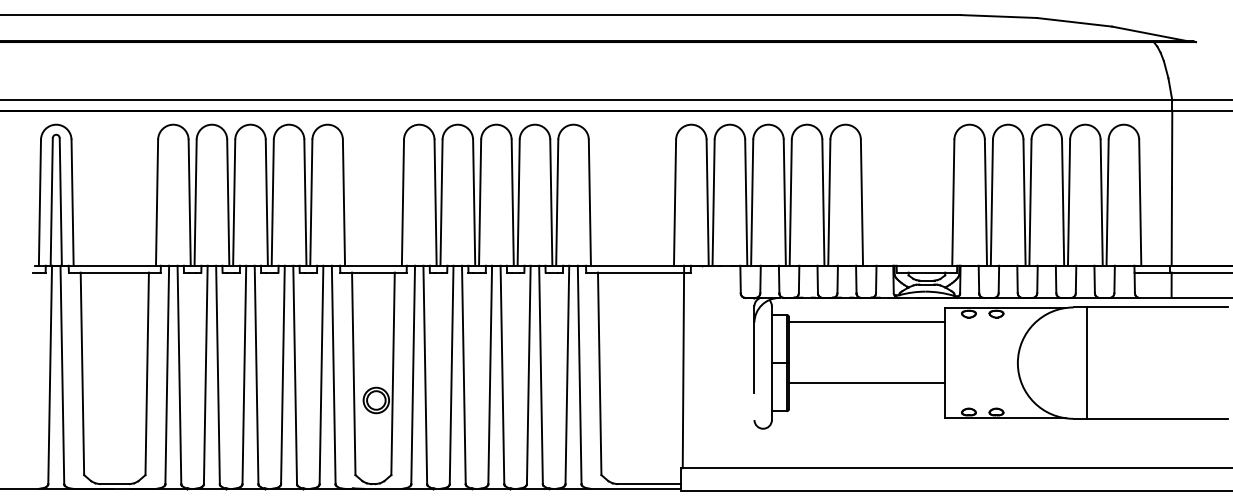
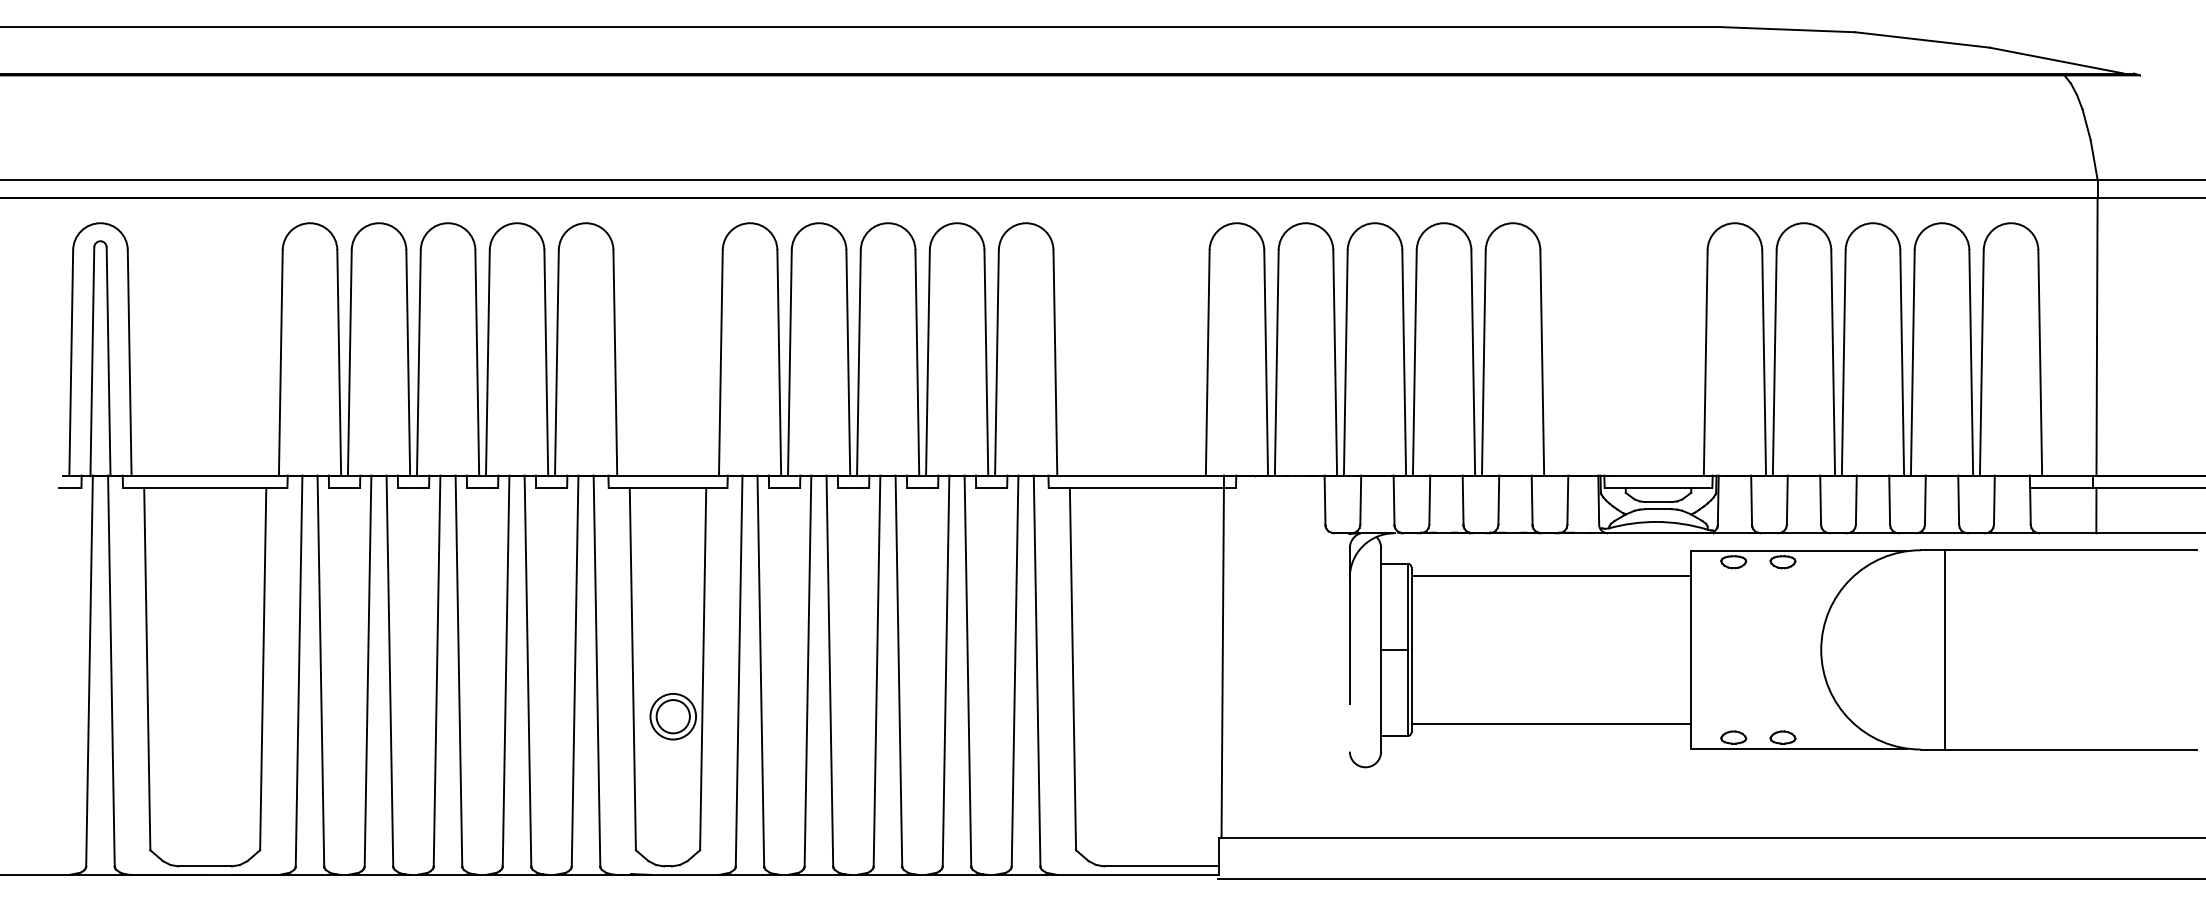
line: (866, 383) -> (1550, 723), moved

